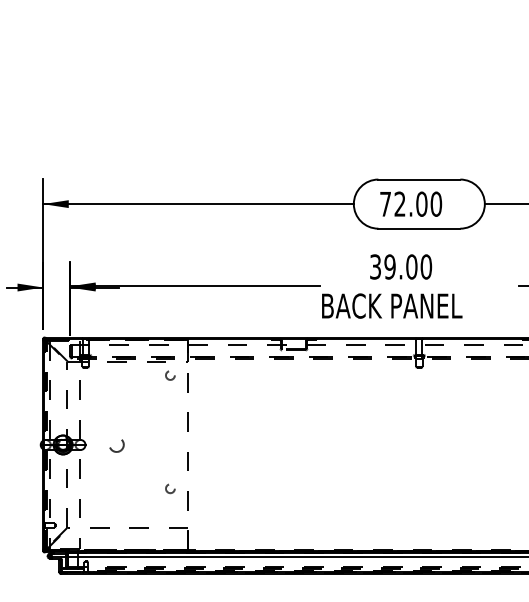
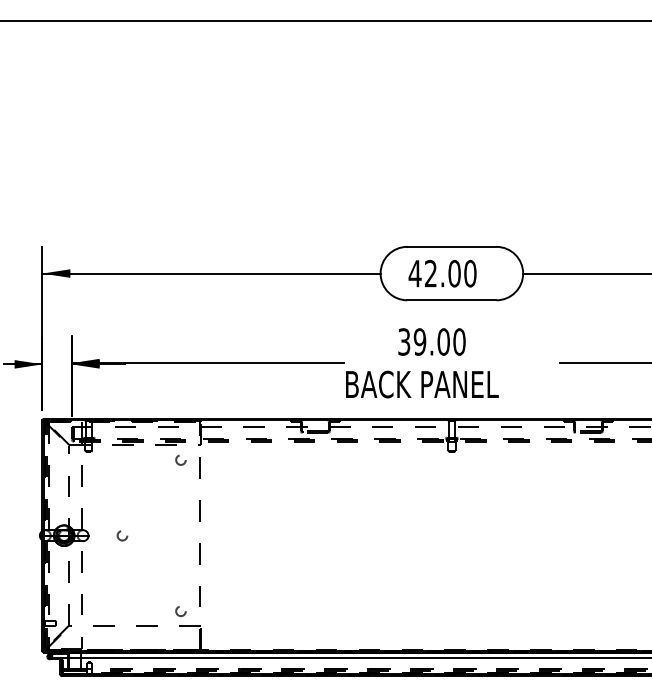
text: (384, 204) -> (414, 273), 72.00 -> 42.00
circle: (116, 444) -> (122, 535), size x0.62
circle: (169, 488) -> (180, 611), moved

